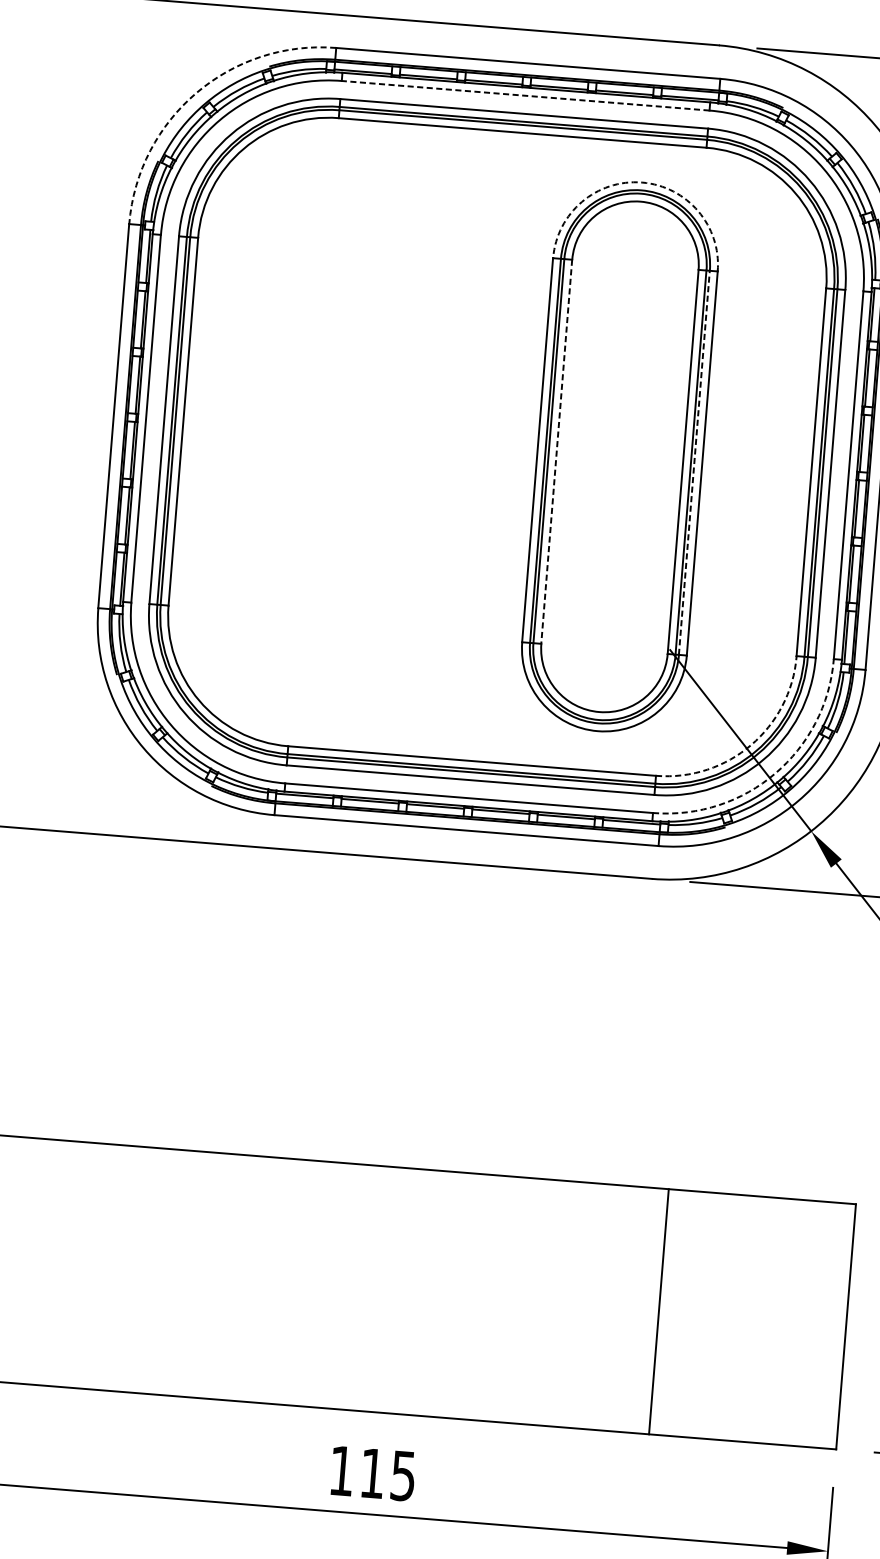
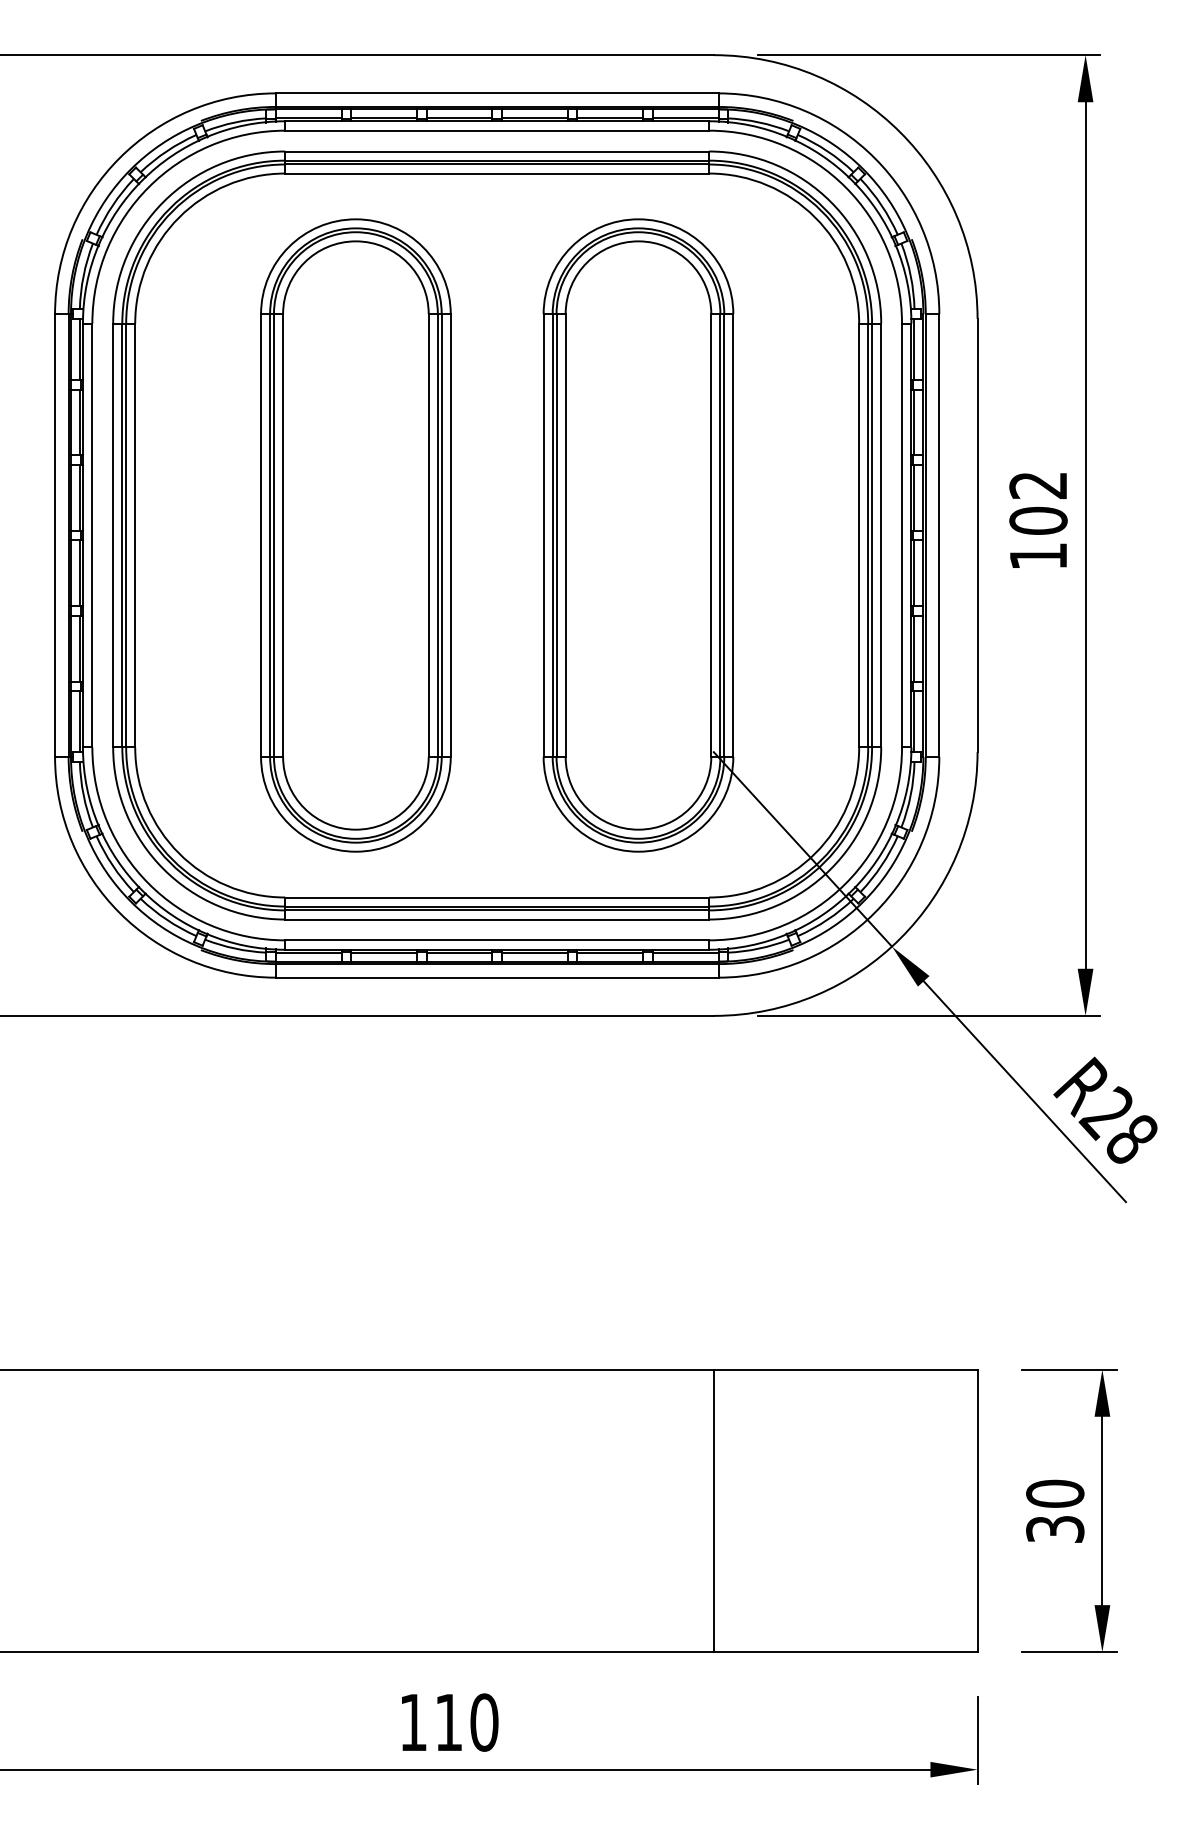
arc: (196, 93) -> (119, 158), dashed -> solid
line: (525, 95) -> (497, 130), dashed -> solid
arc: (642, 182) -> (638, 219), dashed -> solid
part: (374, 437) -> (355, 535), added
line: (556, 452) -> (565, 536), dashed -> solid
line: (694, 462) -> (724, 535), dashed -> solid
arc: (751, 745) -> (815, 853), dashed -> solid
arc: (775, 773) -> (845, 883), dashed -> solid
line: (658, 1311) -> (713, 1510), moved
text: (403, 1475) -> (484, 1722), 115 -> 110

